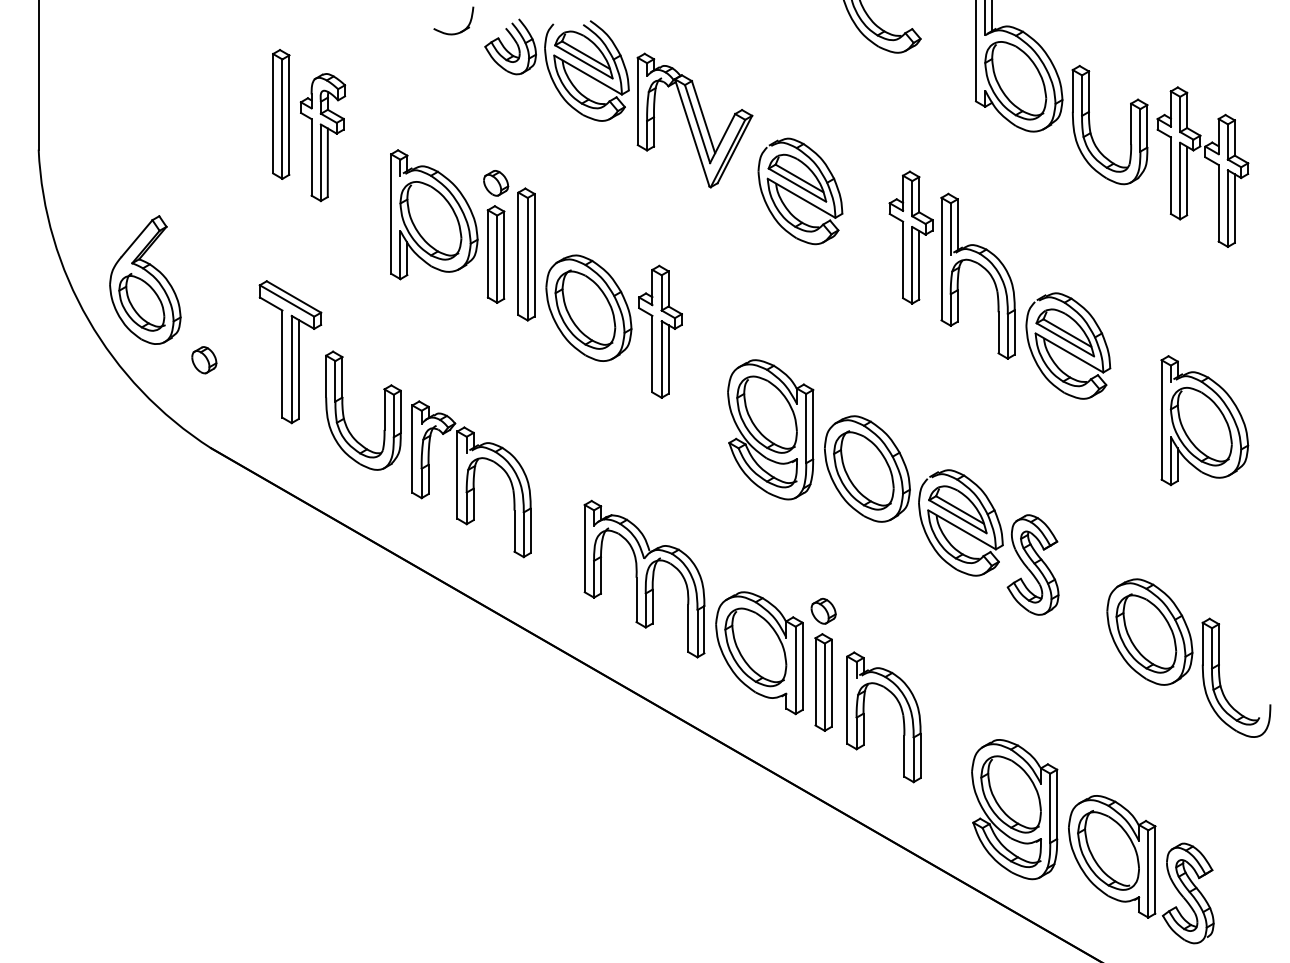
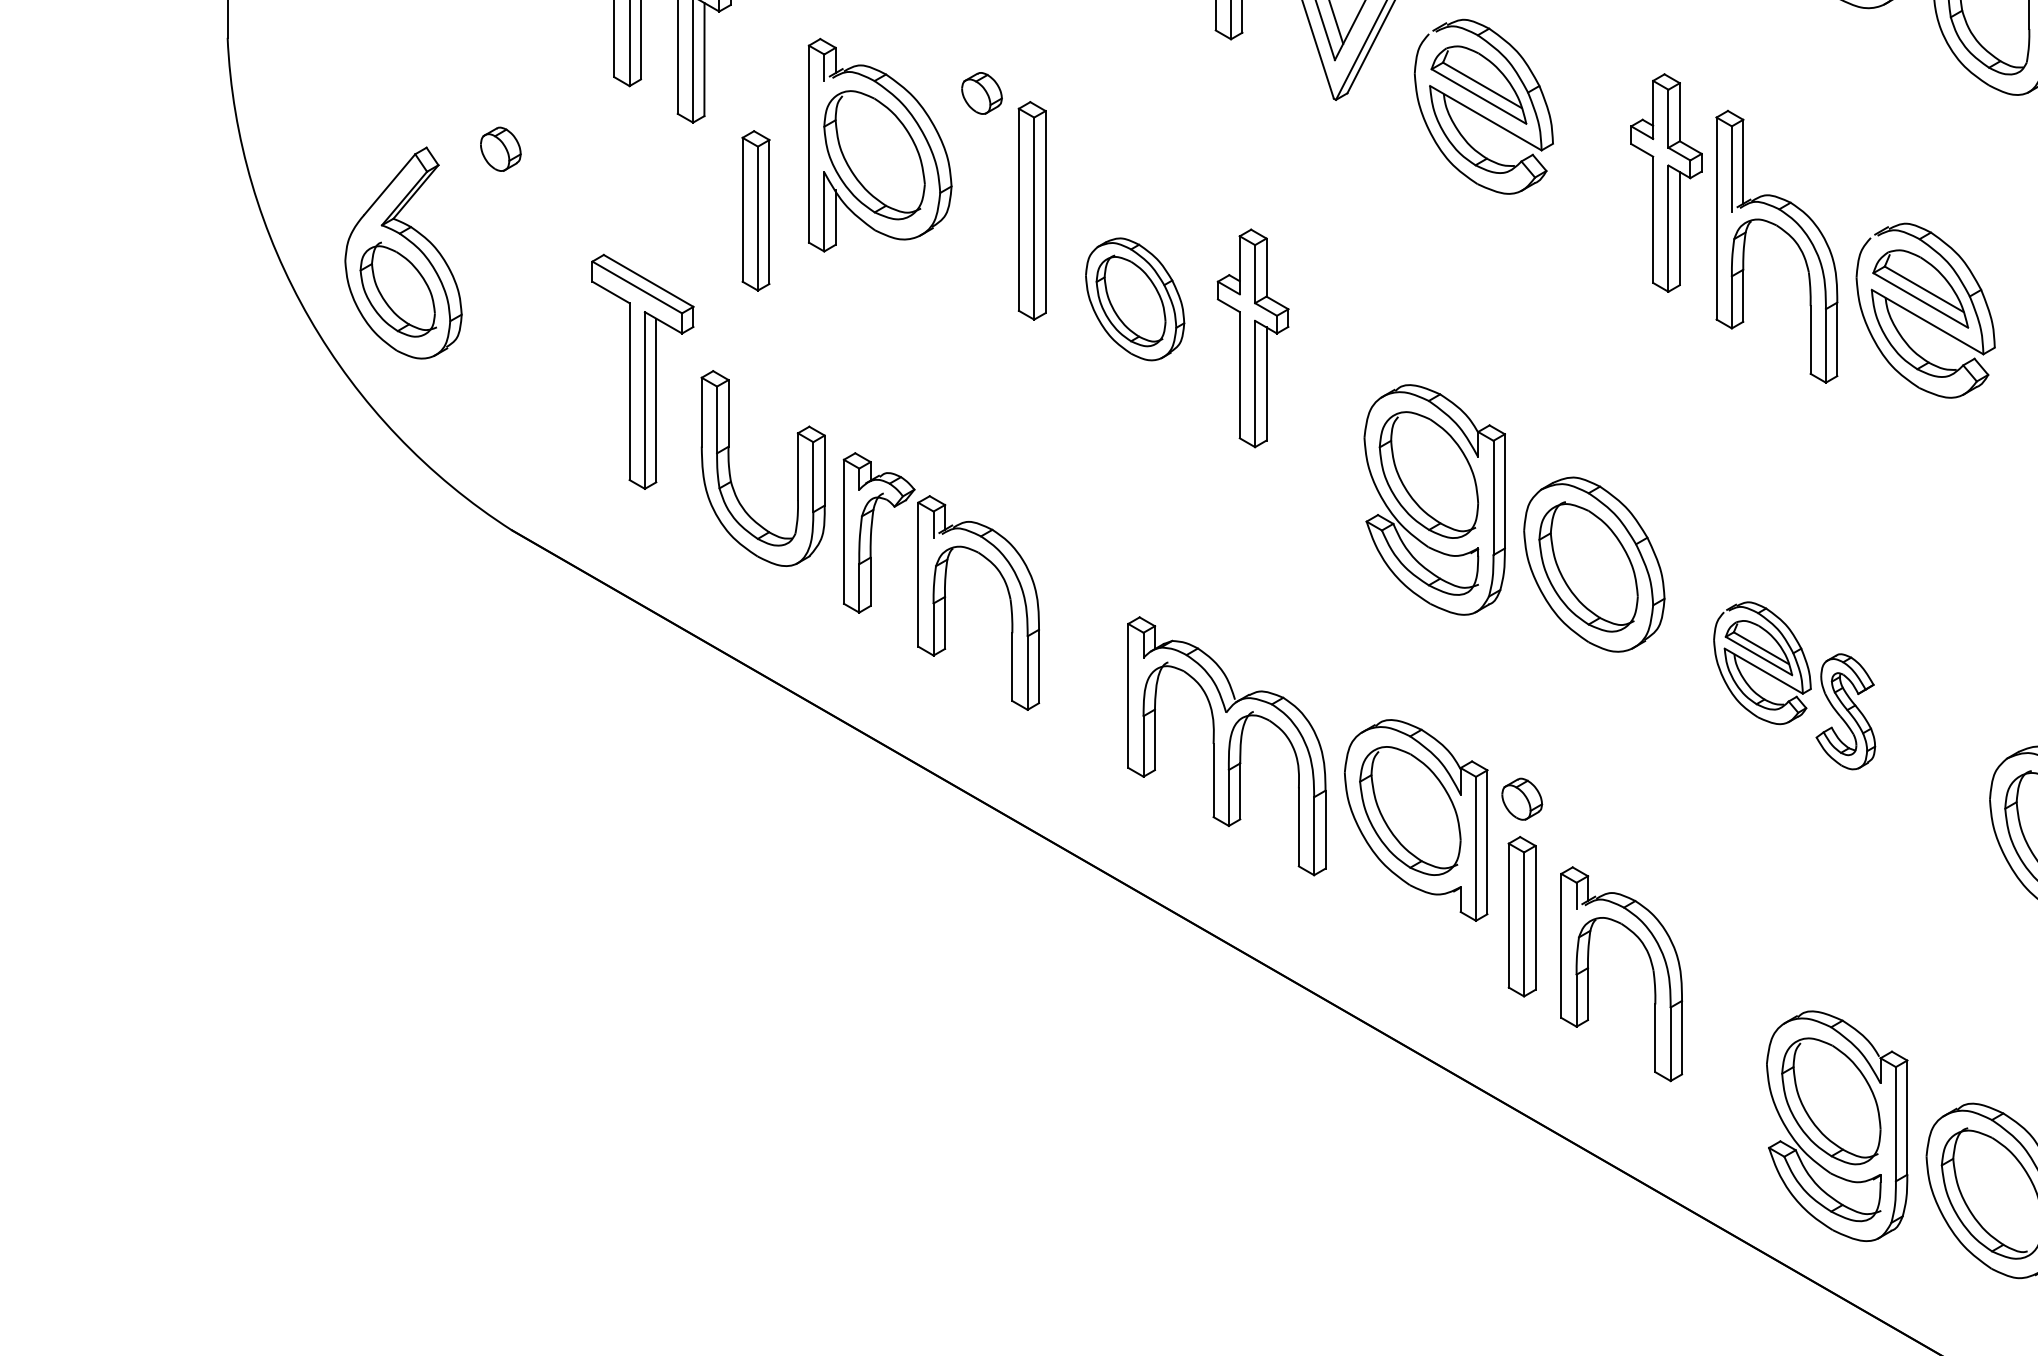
part: (495, 254) -> (755, 210), moved
part: (588, 307) -> (1134, 298), size x0.7
part: (1068, 345) -> (1926, 309), moved
part: (204, 360) -> (501, 149), moved
part: (988, 542) -> (1794, 685), size x0.7
part: (759, 653) -> (1416, 821), moved

